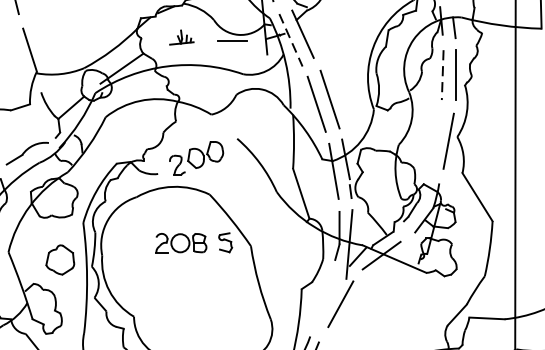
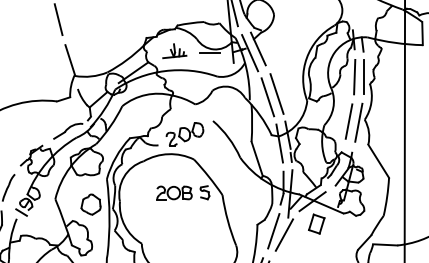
part: (181, 37) -> (174, 51), size x1.43
line: (291, 40) -> (250, 53), dashed -> solid
line: (442, 75) -> (354, 77), dashed -> solid
line: (433, 139) -> (348, 121), added
part: (387, 287) -> (316, 223), added
line: (324, 299) -> (273, 231), added

